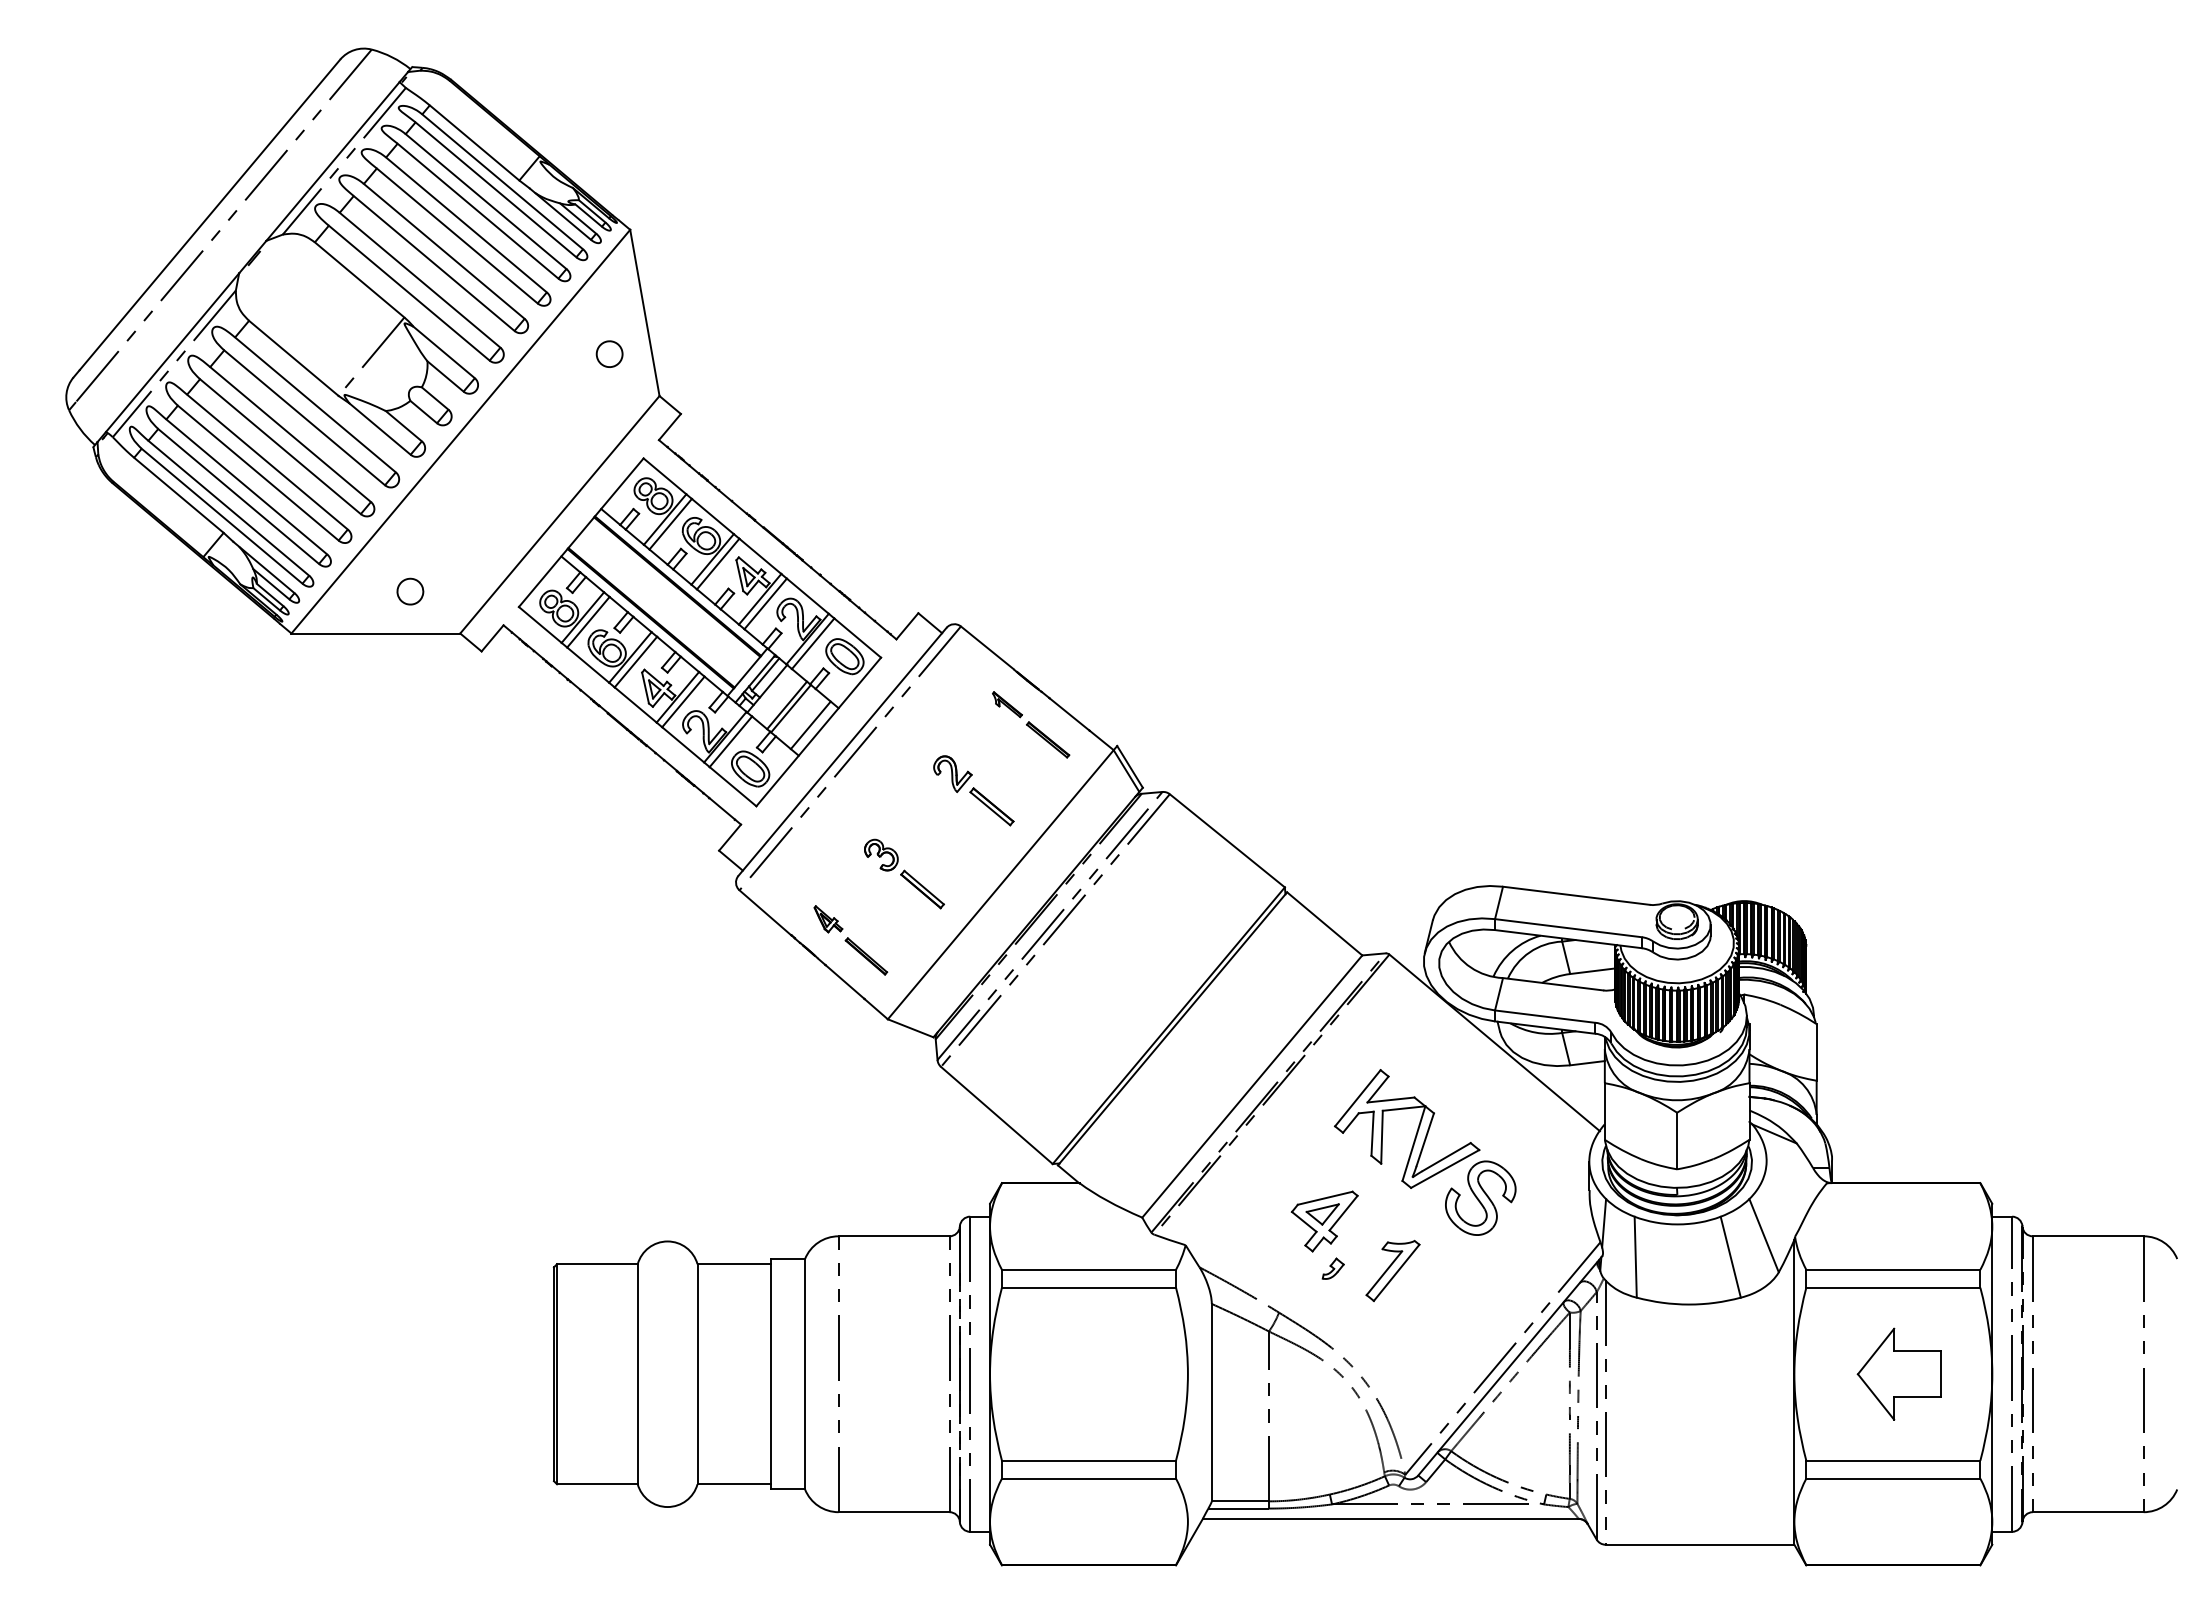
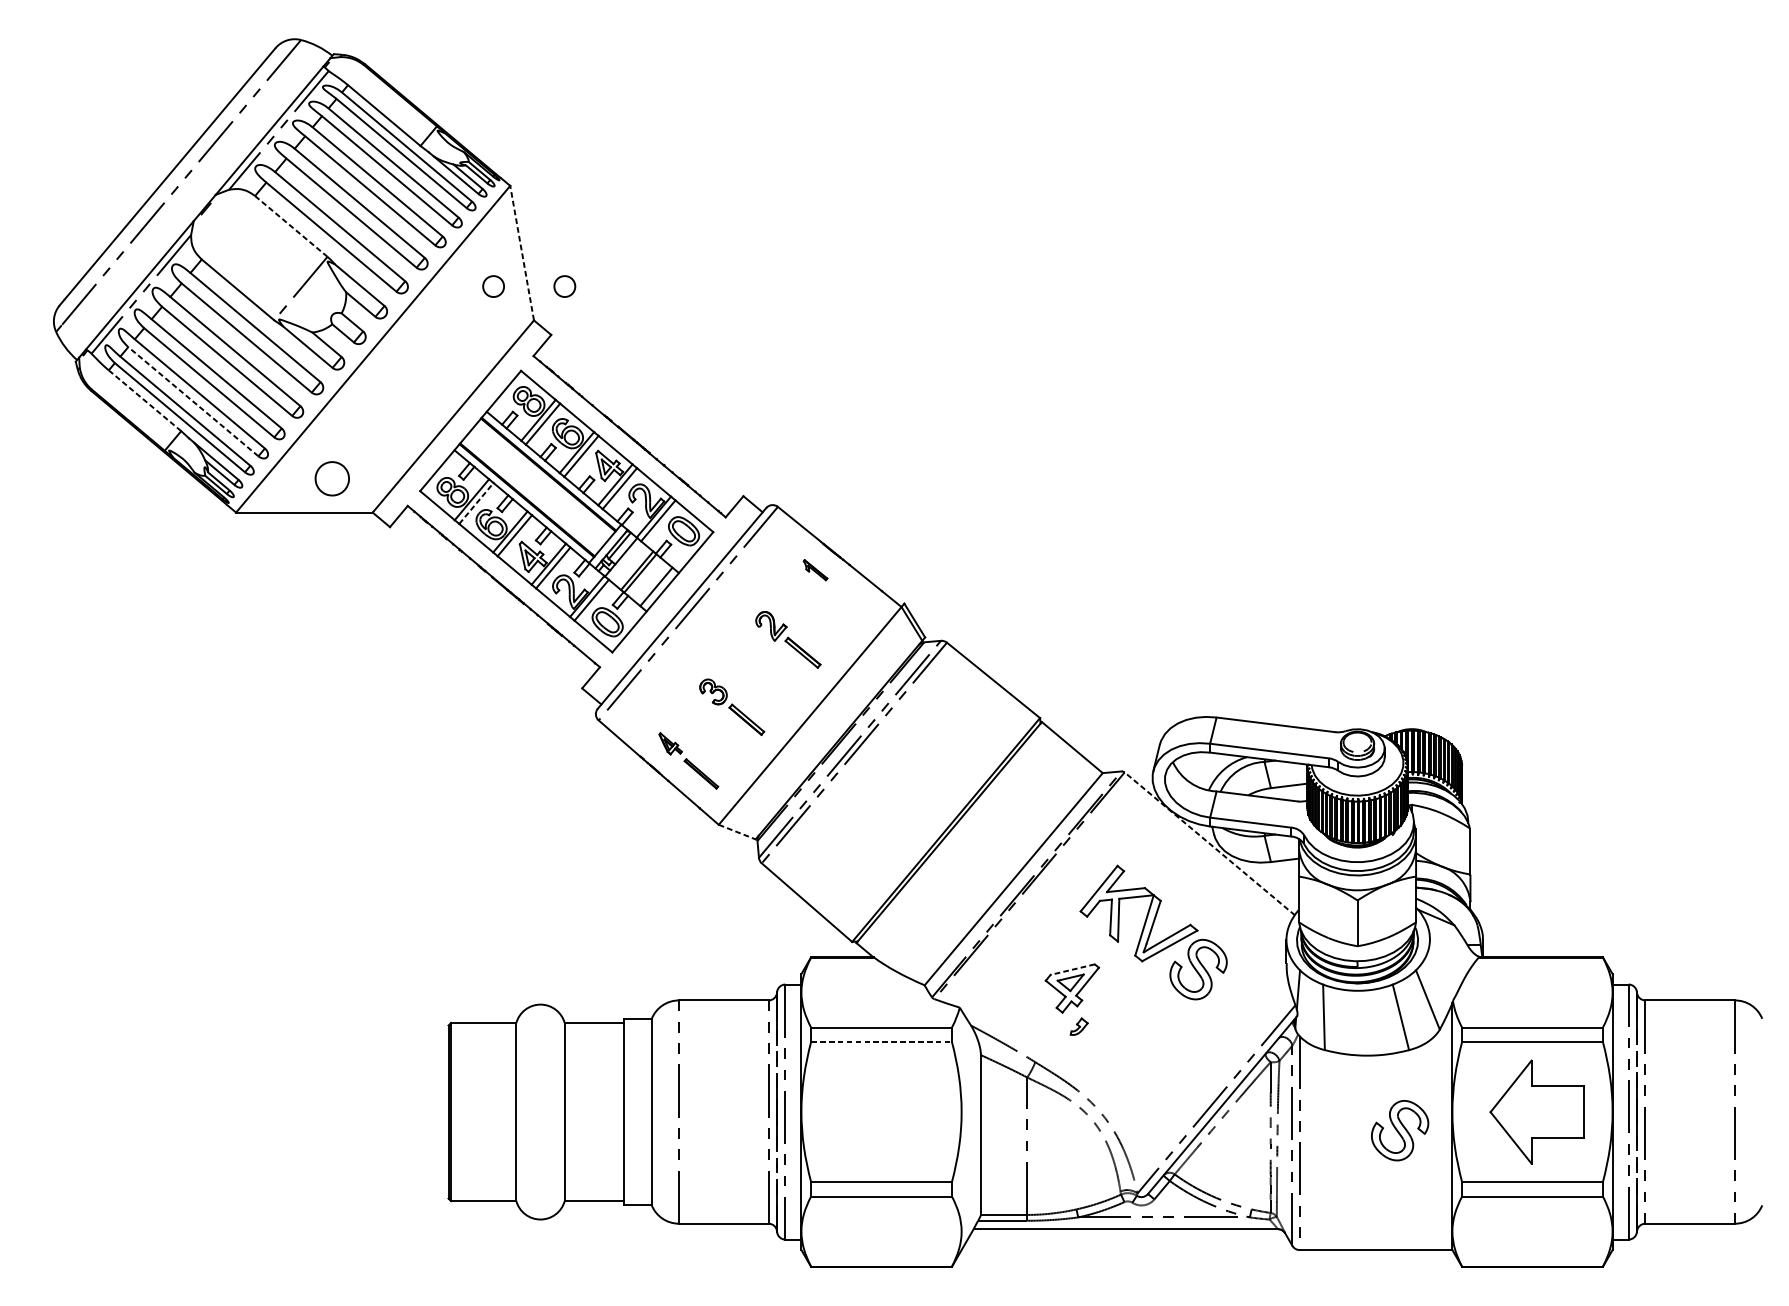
line: (360, 280) -> (291, 226), solid -> dashed
line: (644, 312) -> (521, 252), solid -> dashed
part: (697, 353) -> (564, 285), added
line: (179, 495) -> (145, 400), solid -> dashed
line: (238, 496) -> (193, 401), solid -> dashed
part: (410, 591) -> (332, 478), size x1.6
line: (588, 621) -> (476, 502), solid -> dashed
part: (1048, 739) -> (848, 598), removed
line: (910, 1028) -> (737, 832), solid -> dashed
line: (1494, 1042) -> (1209, 843), solid -> dashed
line: (1324, 1198) -> (1072, 969), solid -> dashed
part: (1392, 1270) -> (1127, 1028), removed
line: (1089, 1287) -> (881, 1041), solid -> dashed
part: (1898, 1373) -> (1536, 1111), size x1.4
part: (1729, 1396) -> (1399, 1130), added

